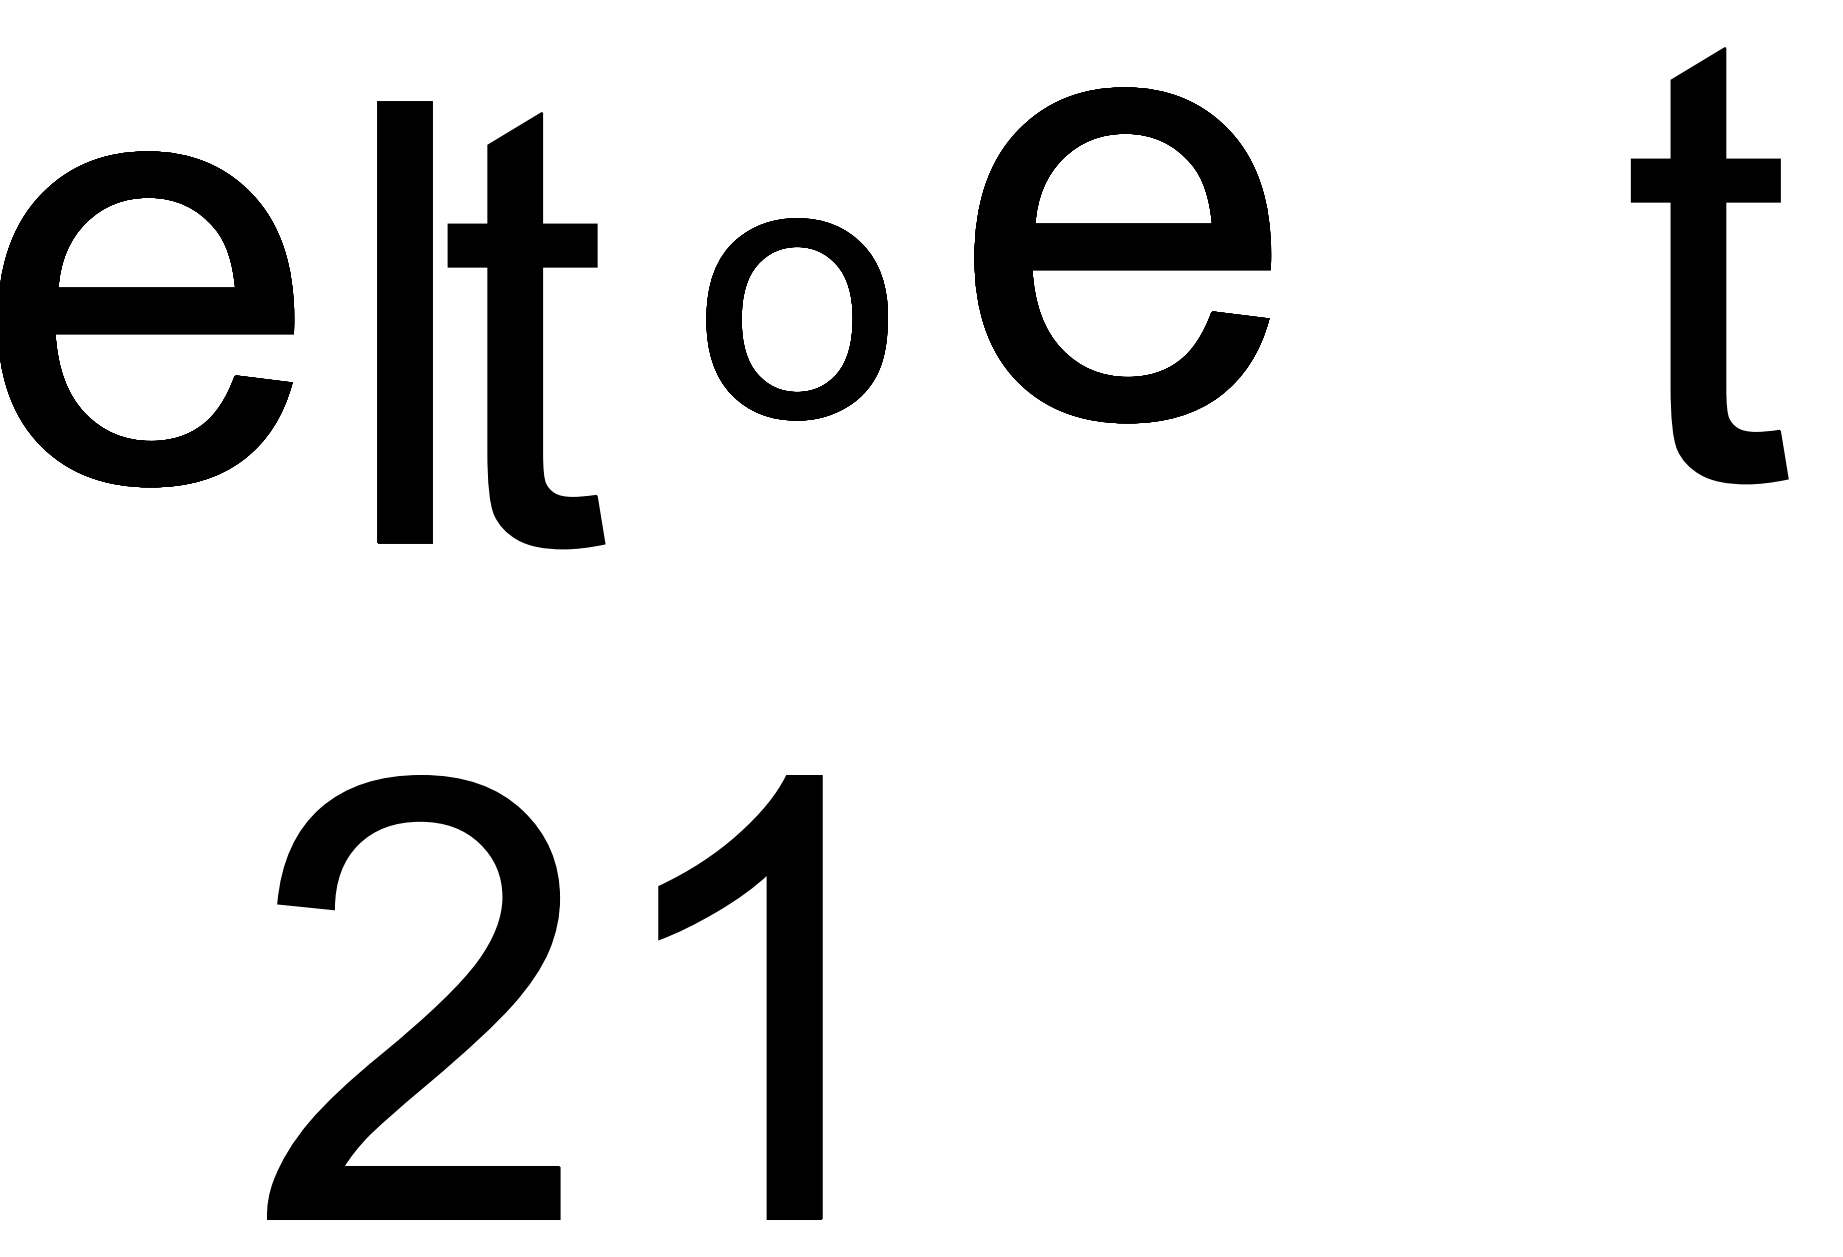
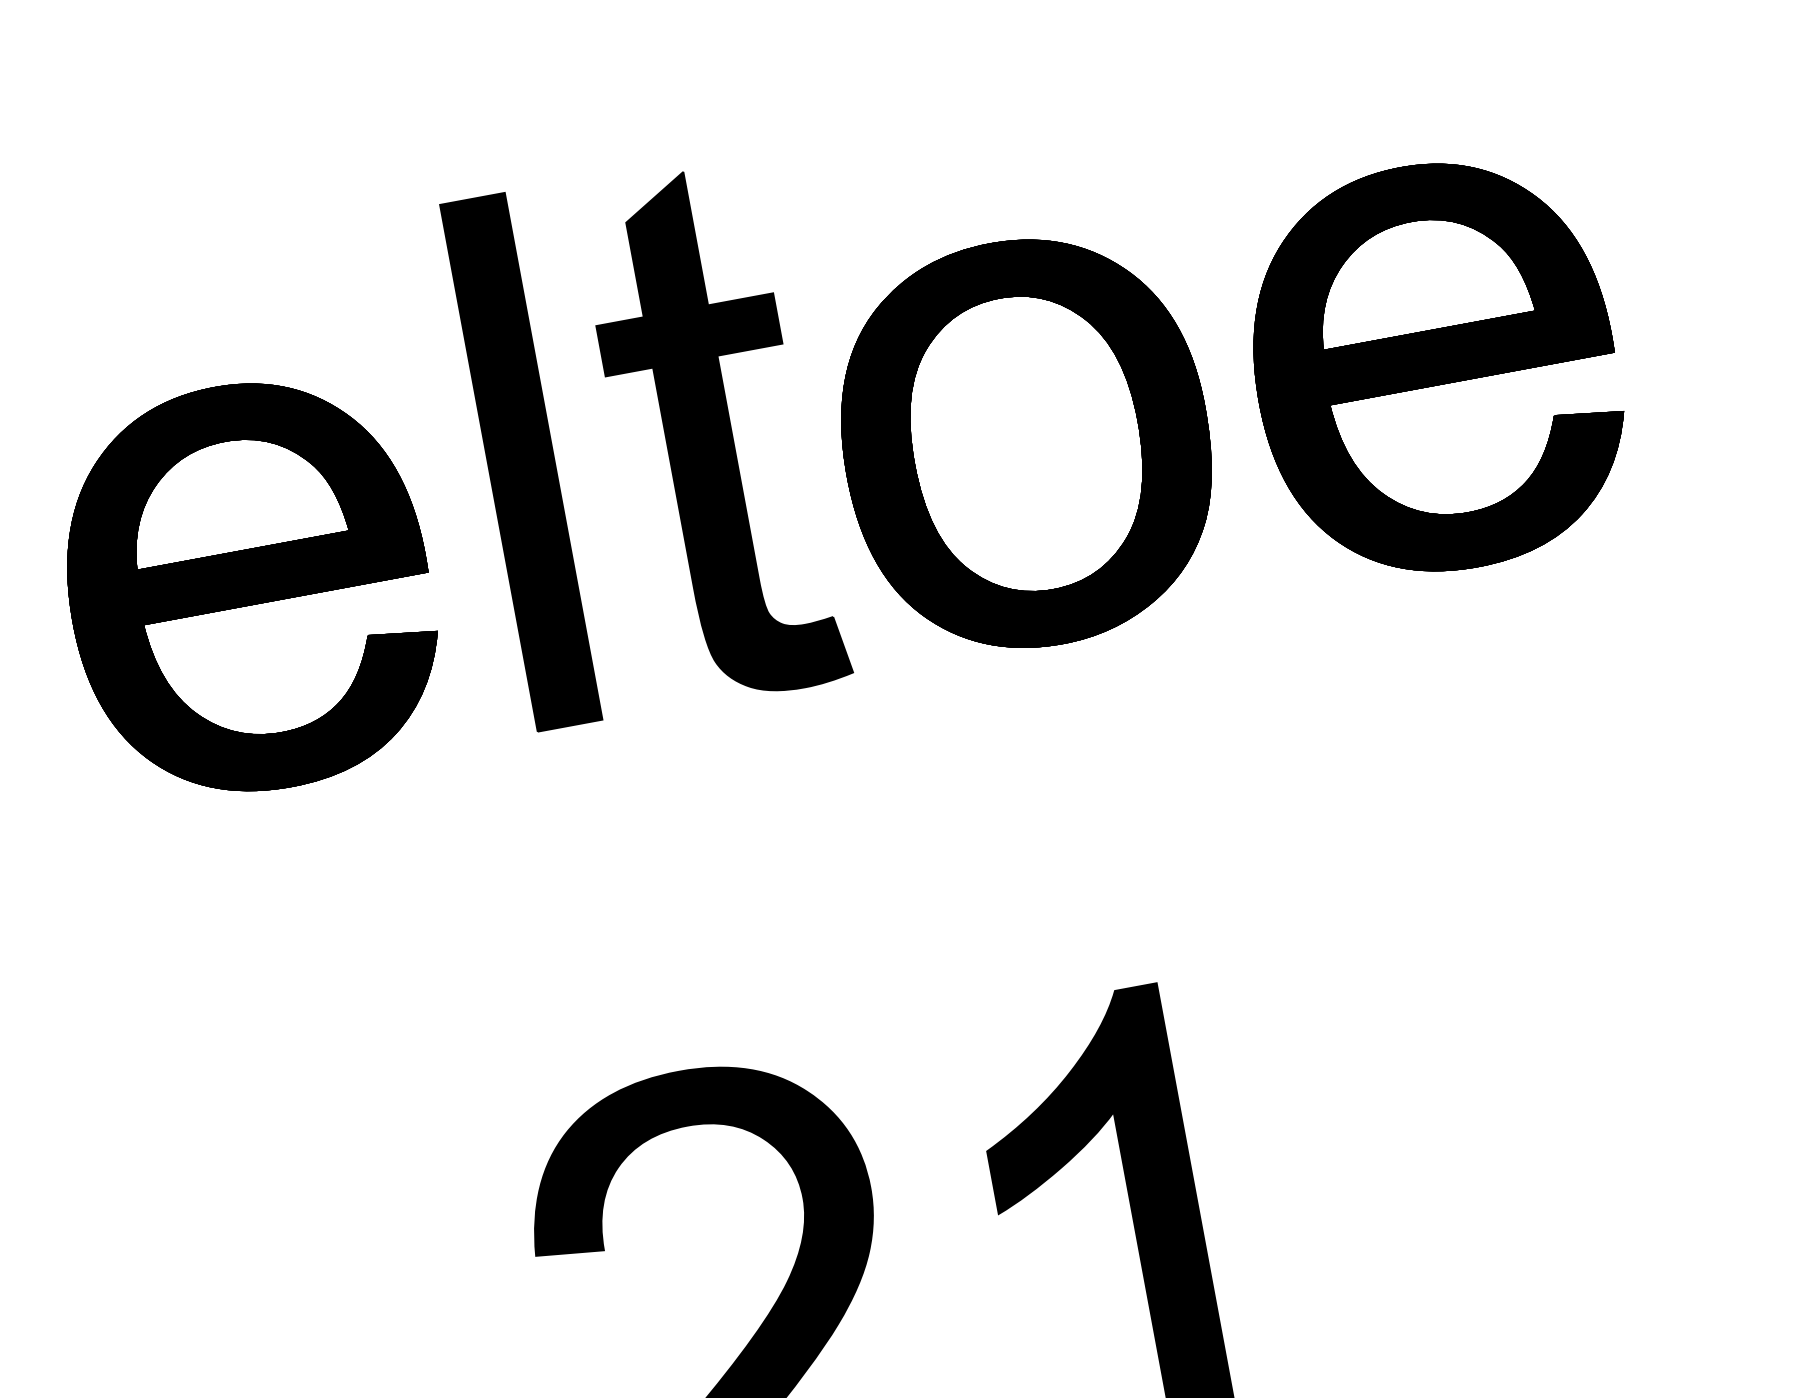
part: (1122, 255) -> (1434, 368), moved
part: (796, 319) -> (1025, 444), size x1.67
part: (404, 322) -> (520, 462), moved
part: (526, 330) -> (712, 435), moved

